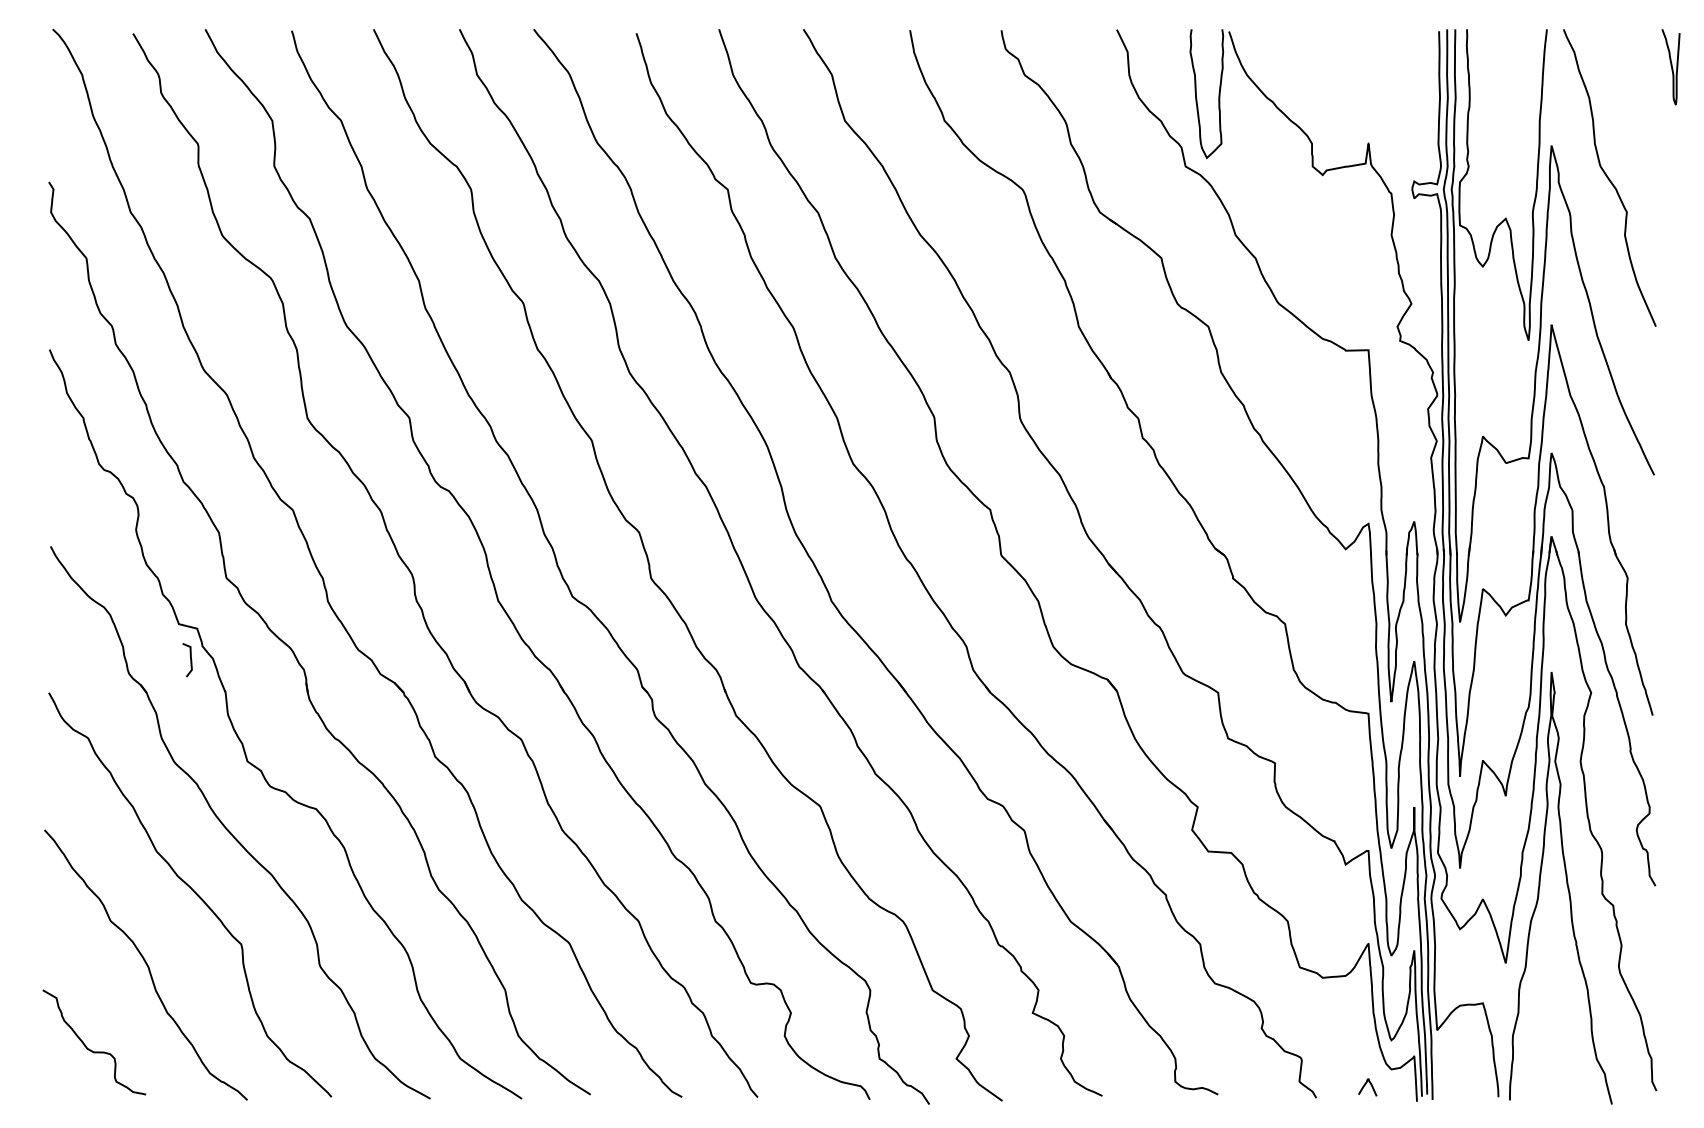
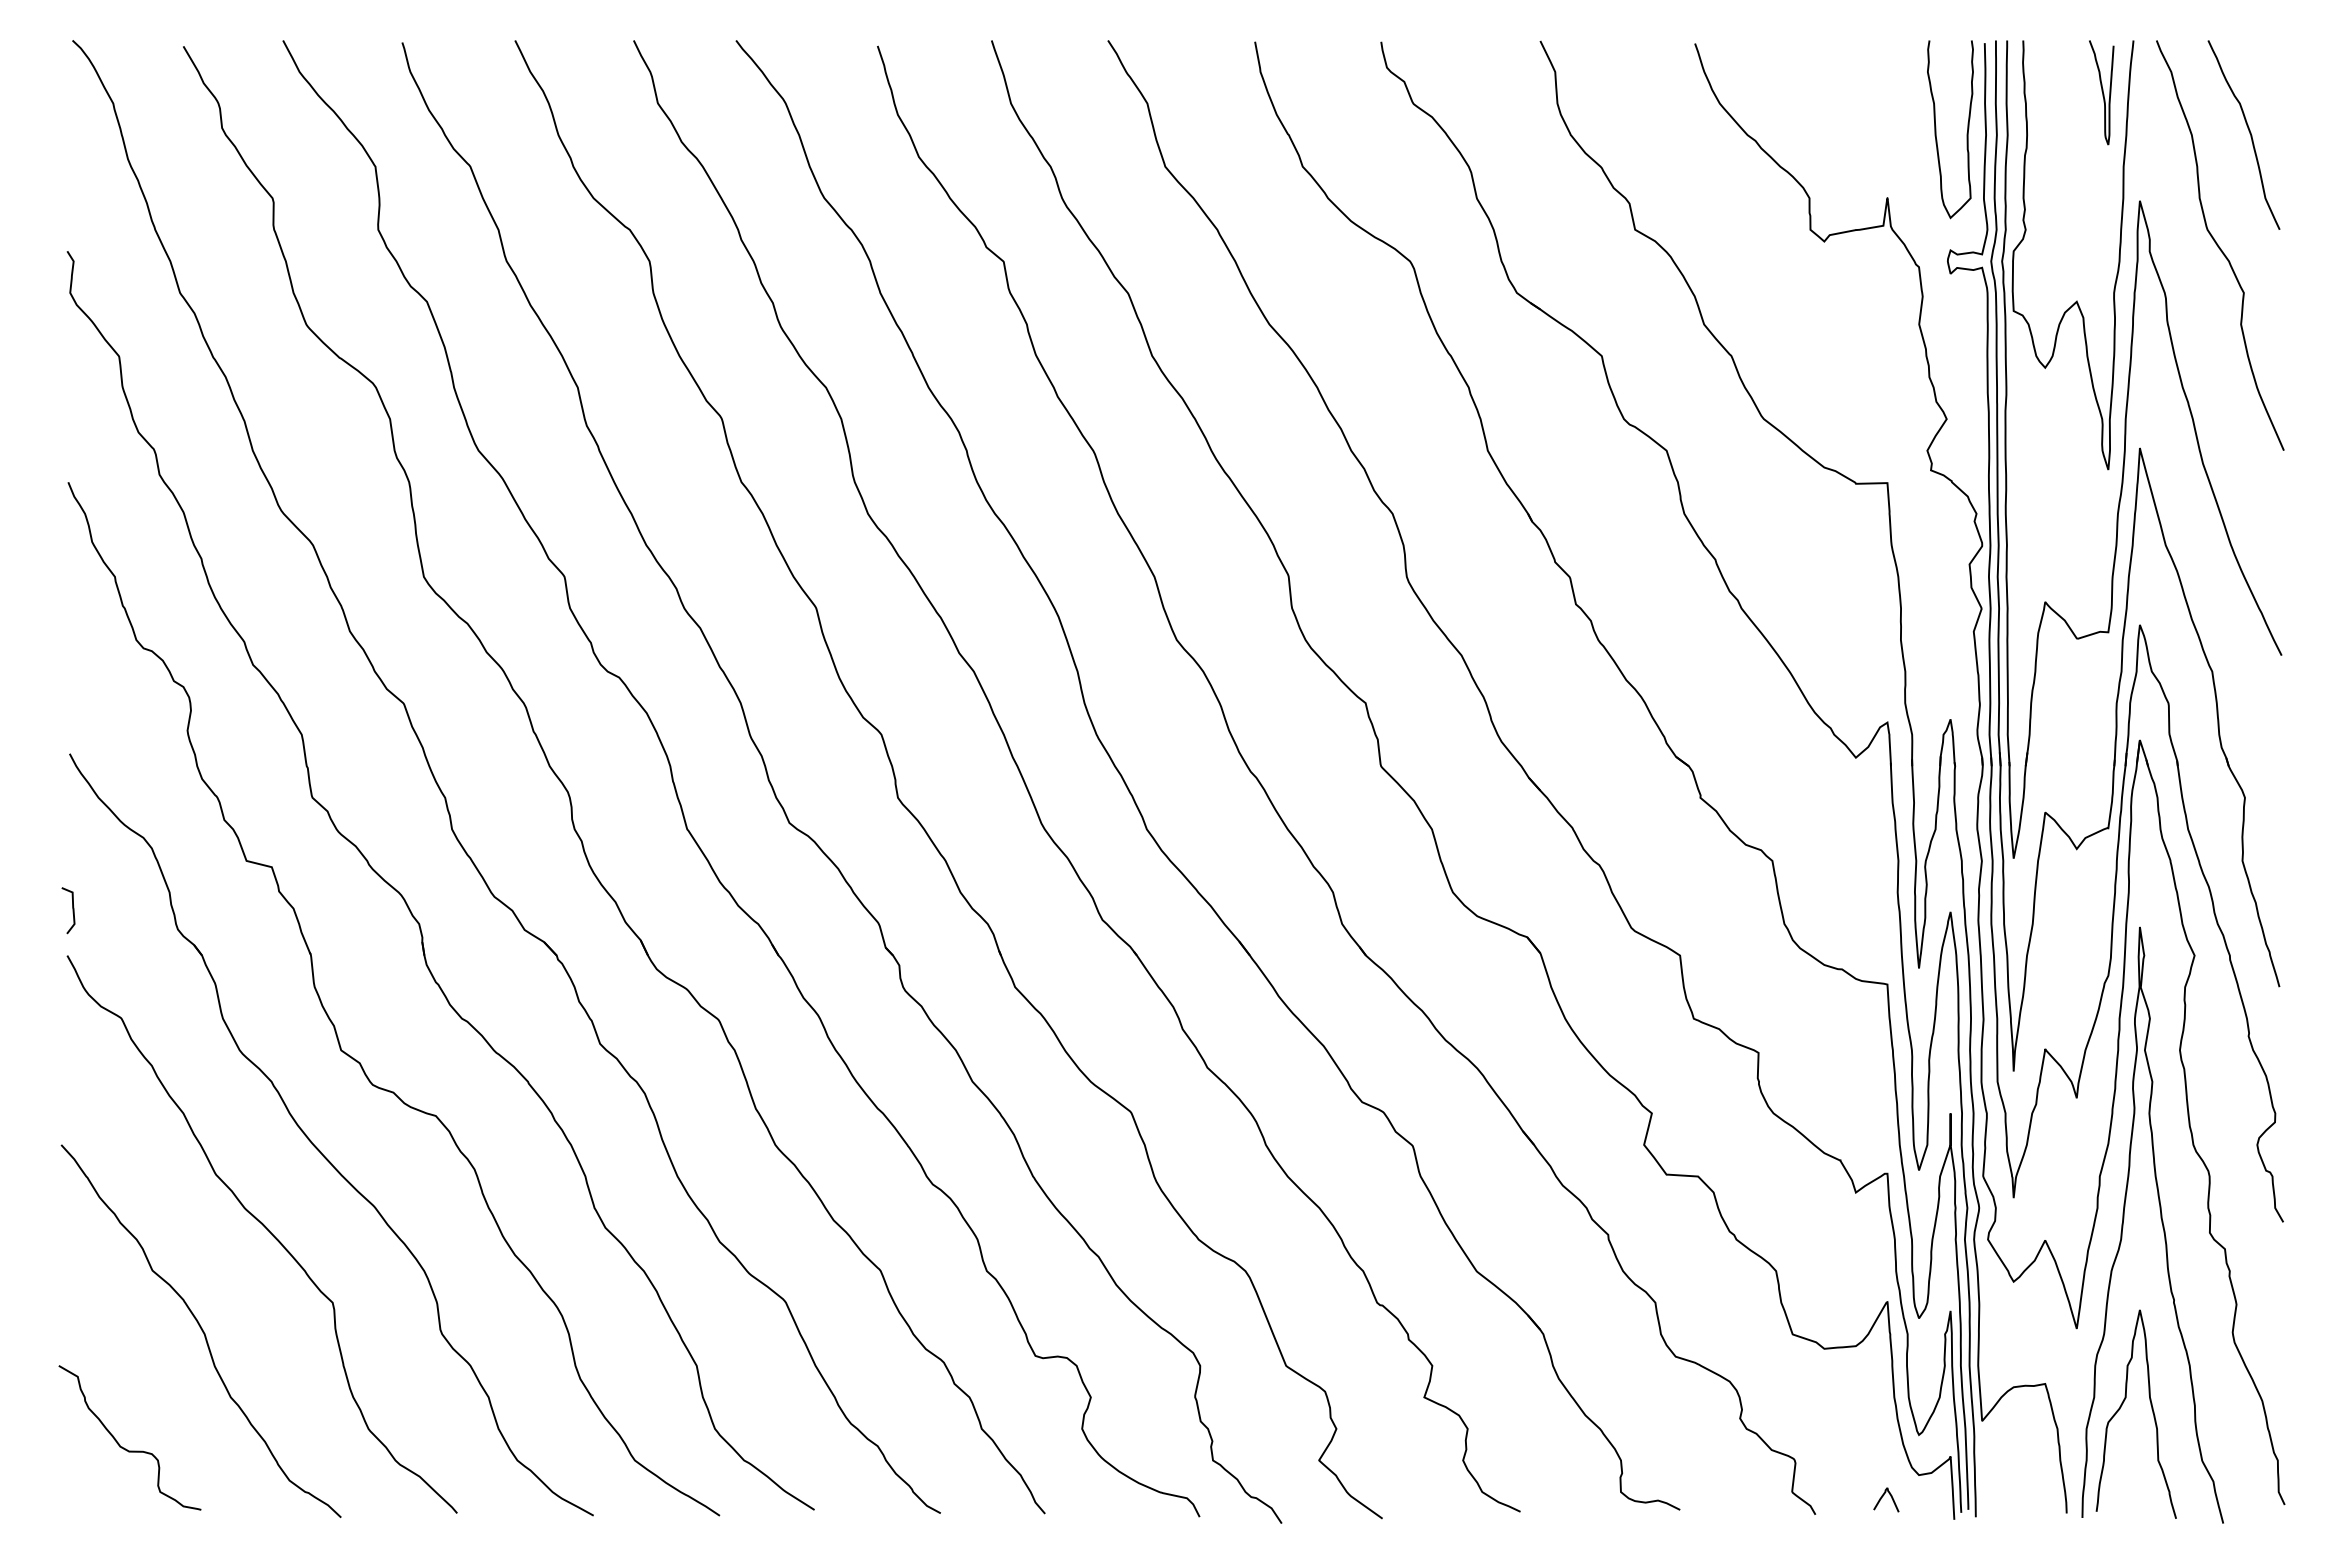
curve: (1670, 66) -> (2101, 91), moved
curve: (1196, 93) -> (1936, 129), moved
curve: (1630, 95) -> (2248, 131), added
curve: (190, 660) -> (72, 910), moved
curve: (1538, 1020) -> (2121, 1407), added

